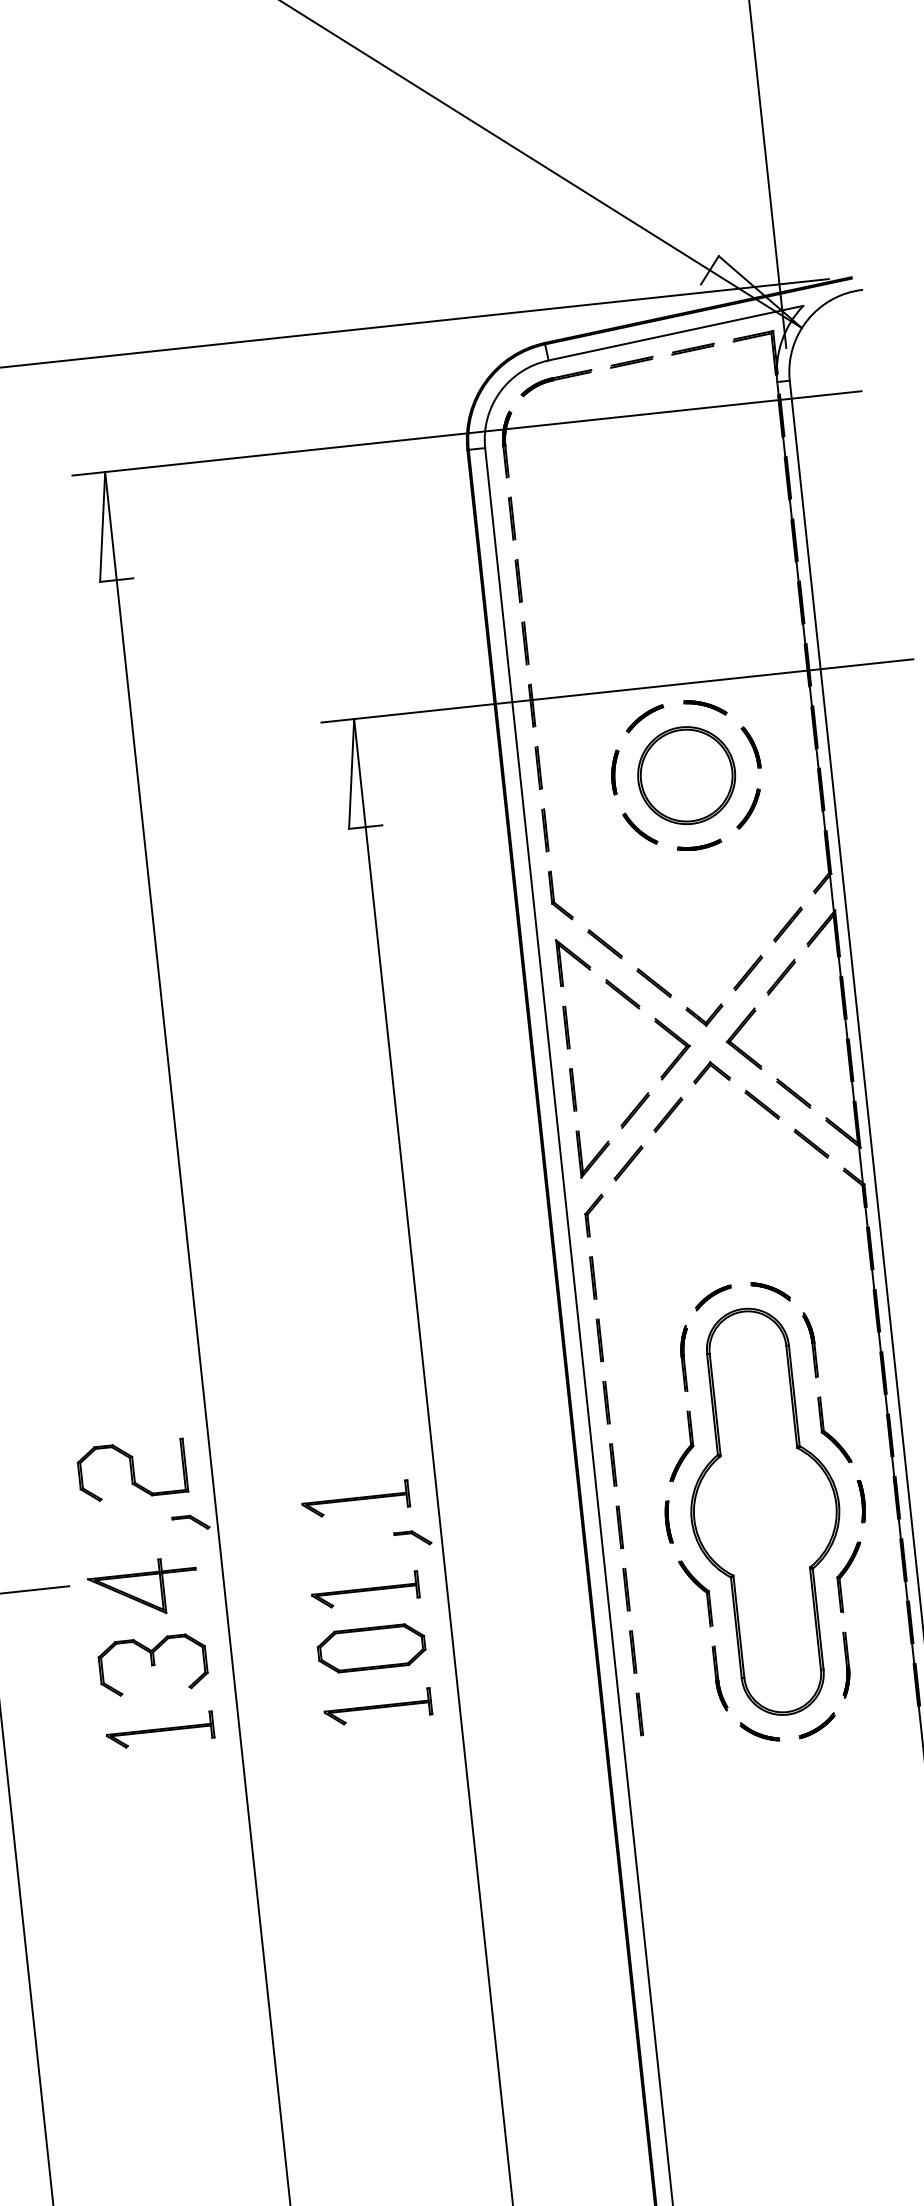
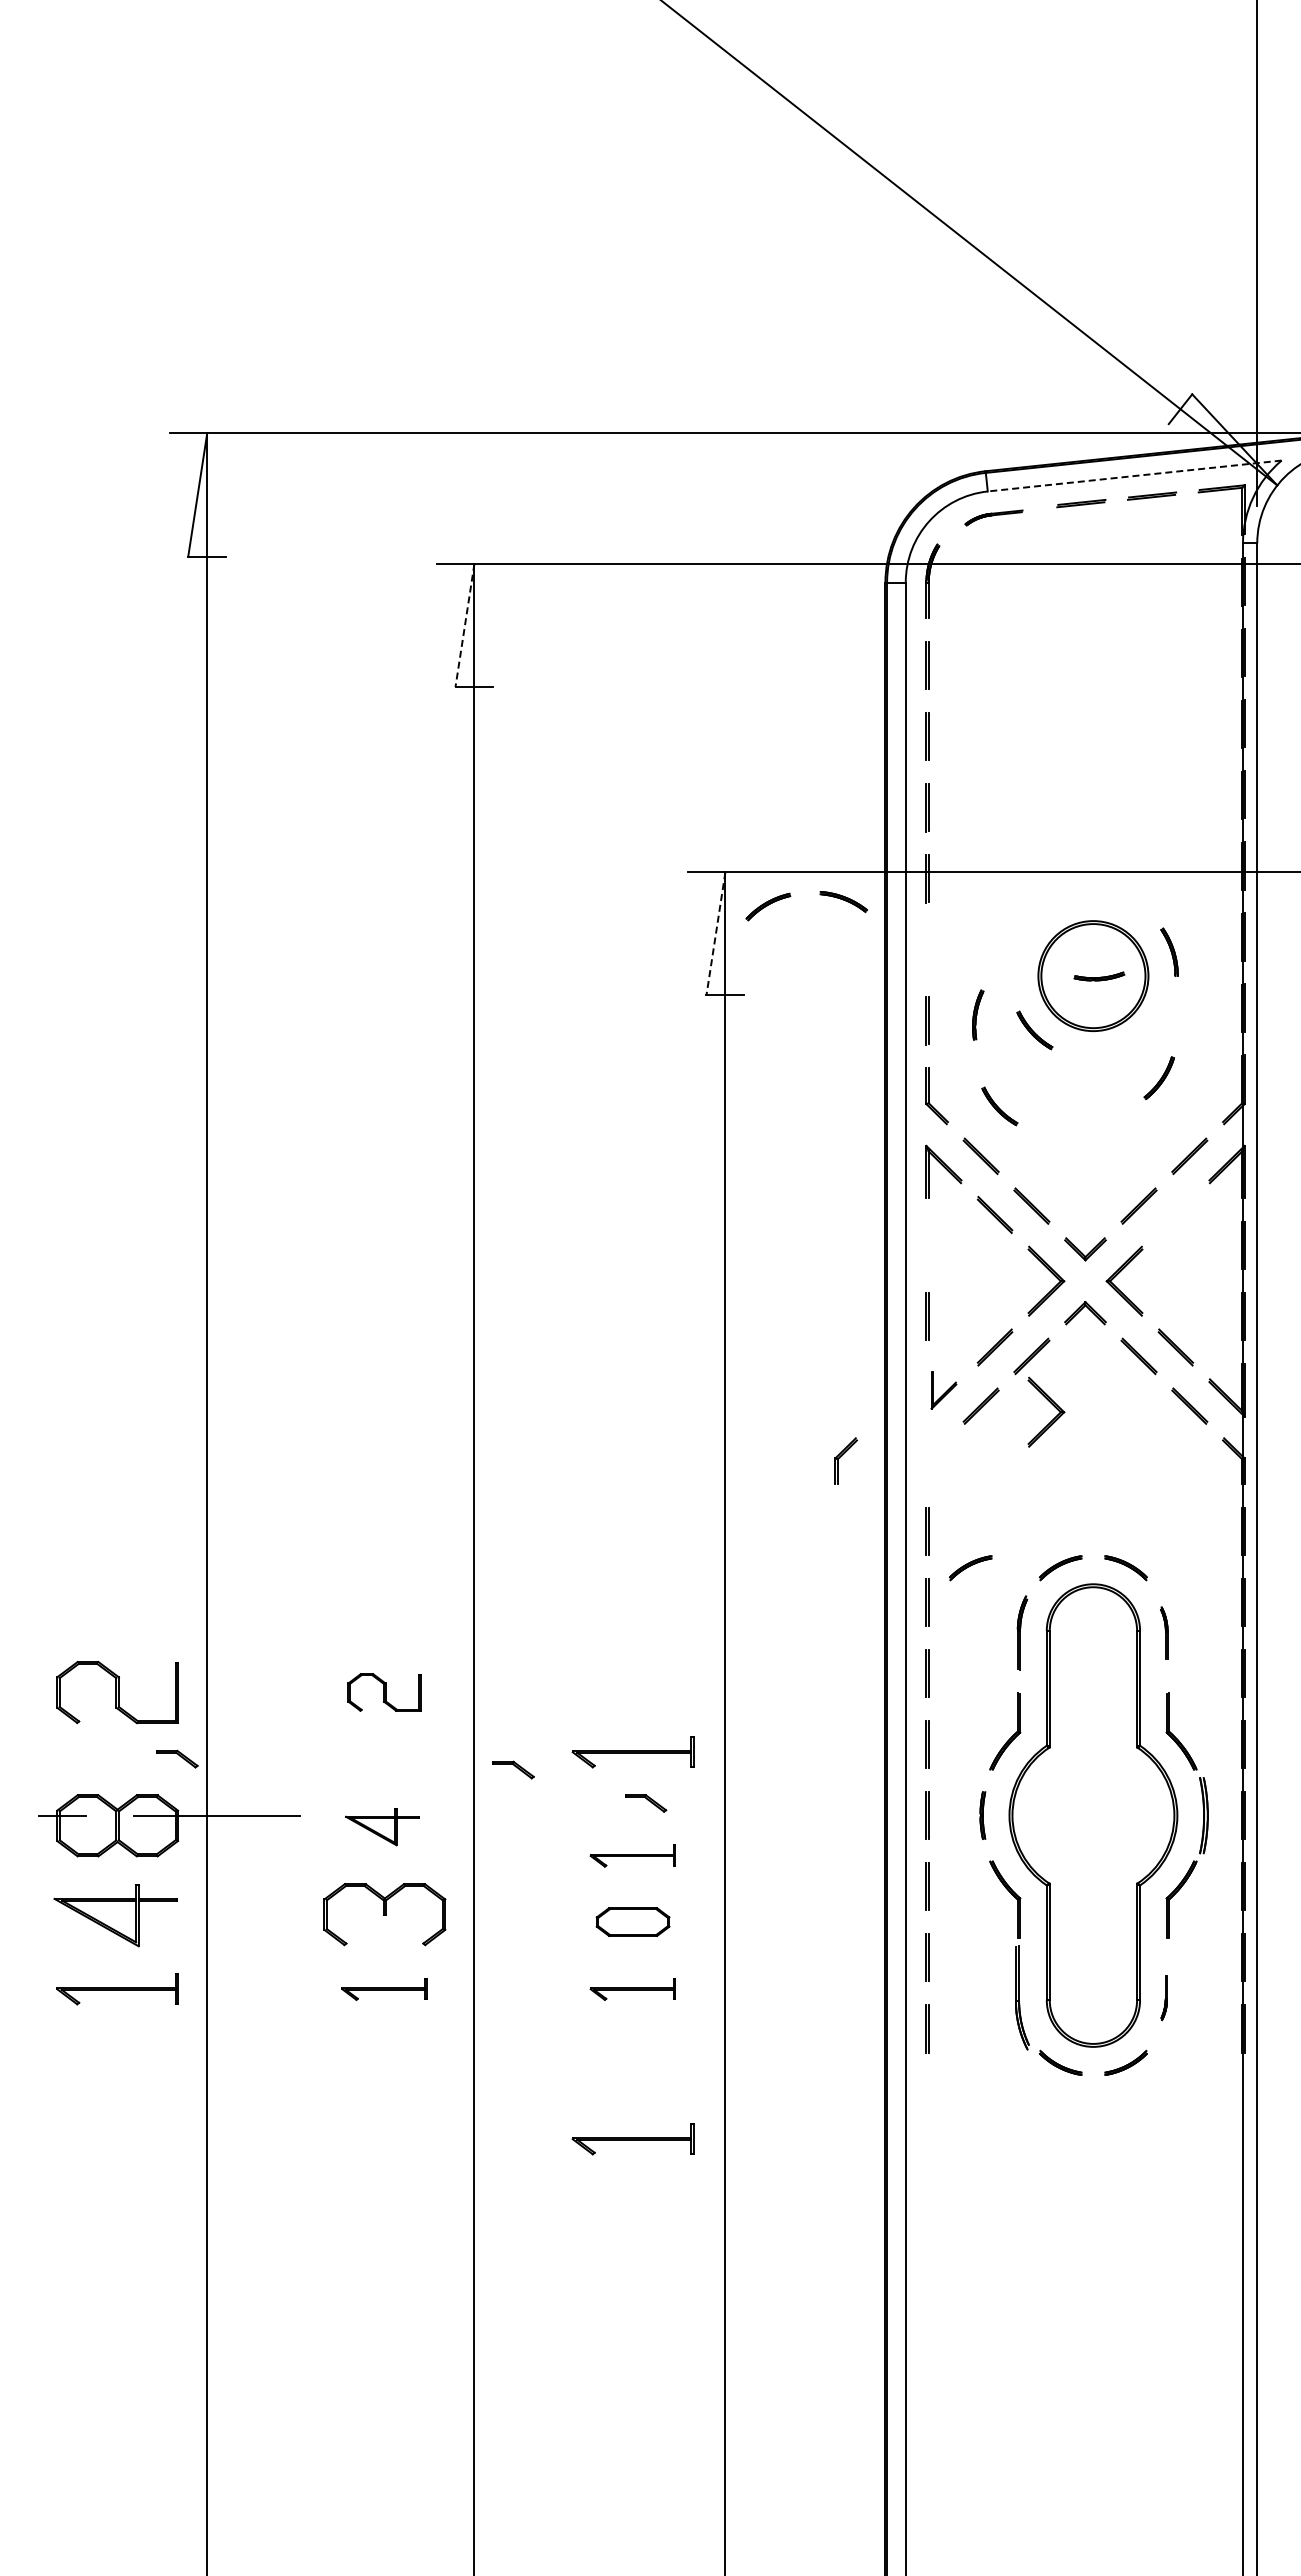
line: (675, 333) -> (1134, 476), solid -> dashed
part: (556, 382) -> (993, 517), size x0.7
line: (102, 527) -> (464, 625), solid -> dashed
part: (705, 707) -> (843, 901), moved
part: (645, 718) -> (768, 906), moved
line: (537, 767) -> (926, 949), removed
part: (616, 771) -> (978, 1014), moved
line: (351, 774) -> (715, 934), solid -> dashed
part: (747, 808) -> (1158, 1077), moved
part: (699, 845) -> (1099, 976), moved
part: (616, 898) -> (999, 1106), added
line: (780, 977) -> (1175, 1214), removed
line: (565, 1027) -> (926, 1245), removed
part: (594, 1153) -> (943, 1390), size x0.7
part: (691, 1156) -> (1052, 1405), added
part: (594, 1215) -> (845, 1460), moved
part: (634, 1306) -> (970, 1568), added
part: (809, 1344) -> (1163, 1632), size x0.7
part: (132, 1470) -> (384, 1692), size x0.6
part: (861, 1501) -> (1203, 1815), size x1.6
part: (190, 1522) -> (513, 1769), moved
part: (413, 1538) -> (646, 1803), moved
part: (142, 1588) -> (382, 1826), size x0.6
part: (364, 1590) -> (632, 1856), size x0.7
part: (371, 1647) -> (632, 1921), size x0.6
part: (843, 1664) -> (1163, 1997), size x0.6
part: (720, 1678) -> (1022, 1997), size x1.4
part: (377, 1707) -> (632, 1989), size x0.7
part: (159, 1730) -> (384, 1989), size x0.7
part: (391, 1839) -> (632, 2139), added

